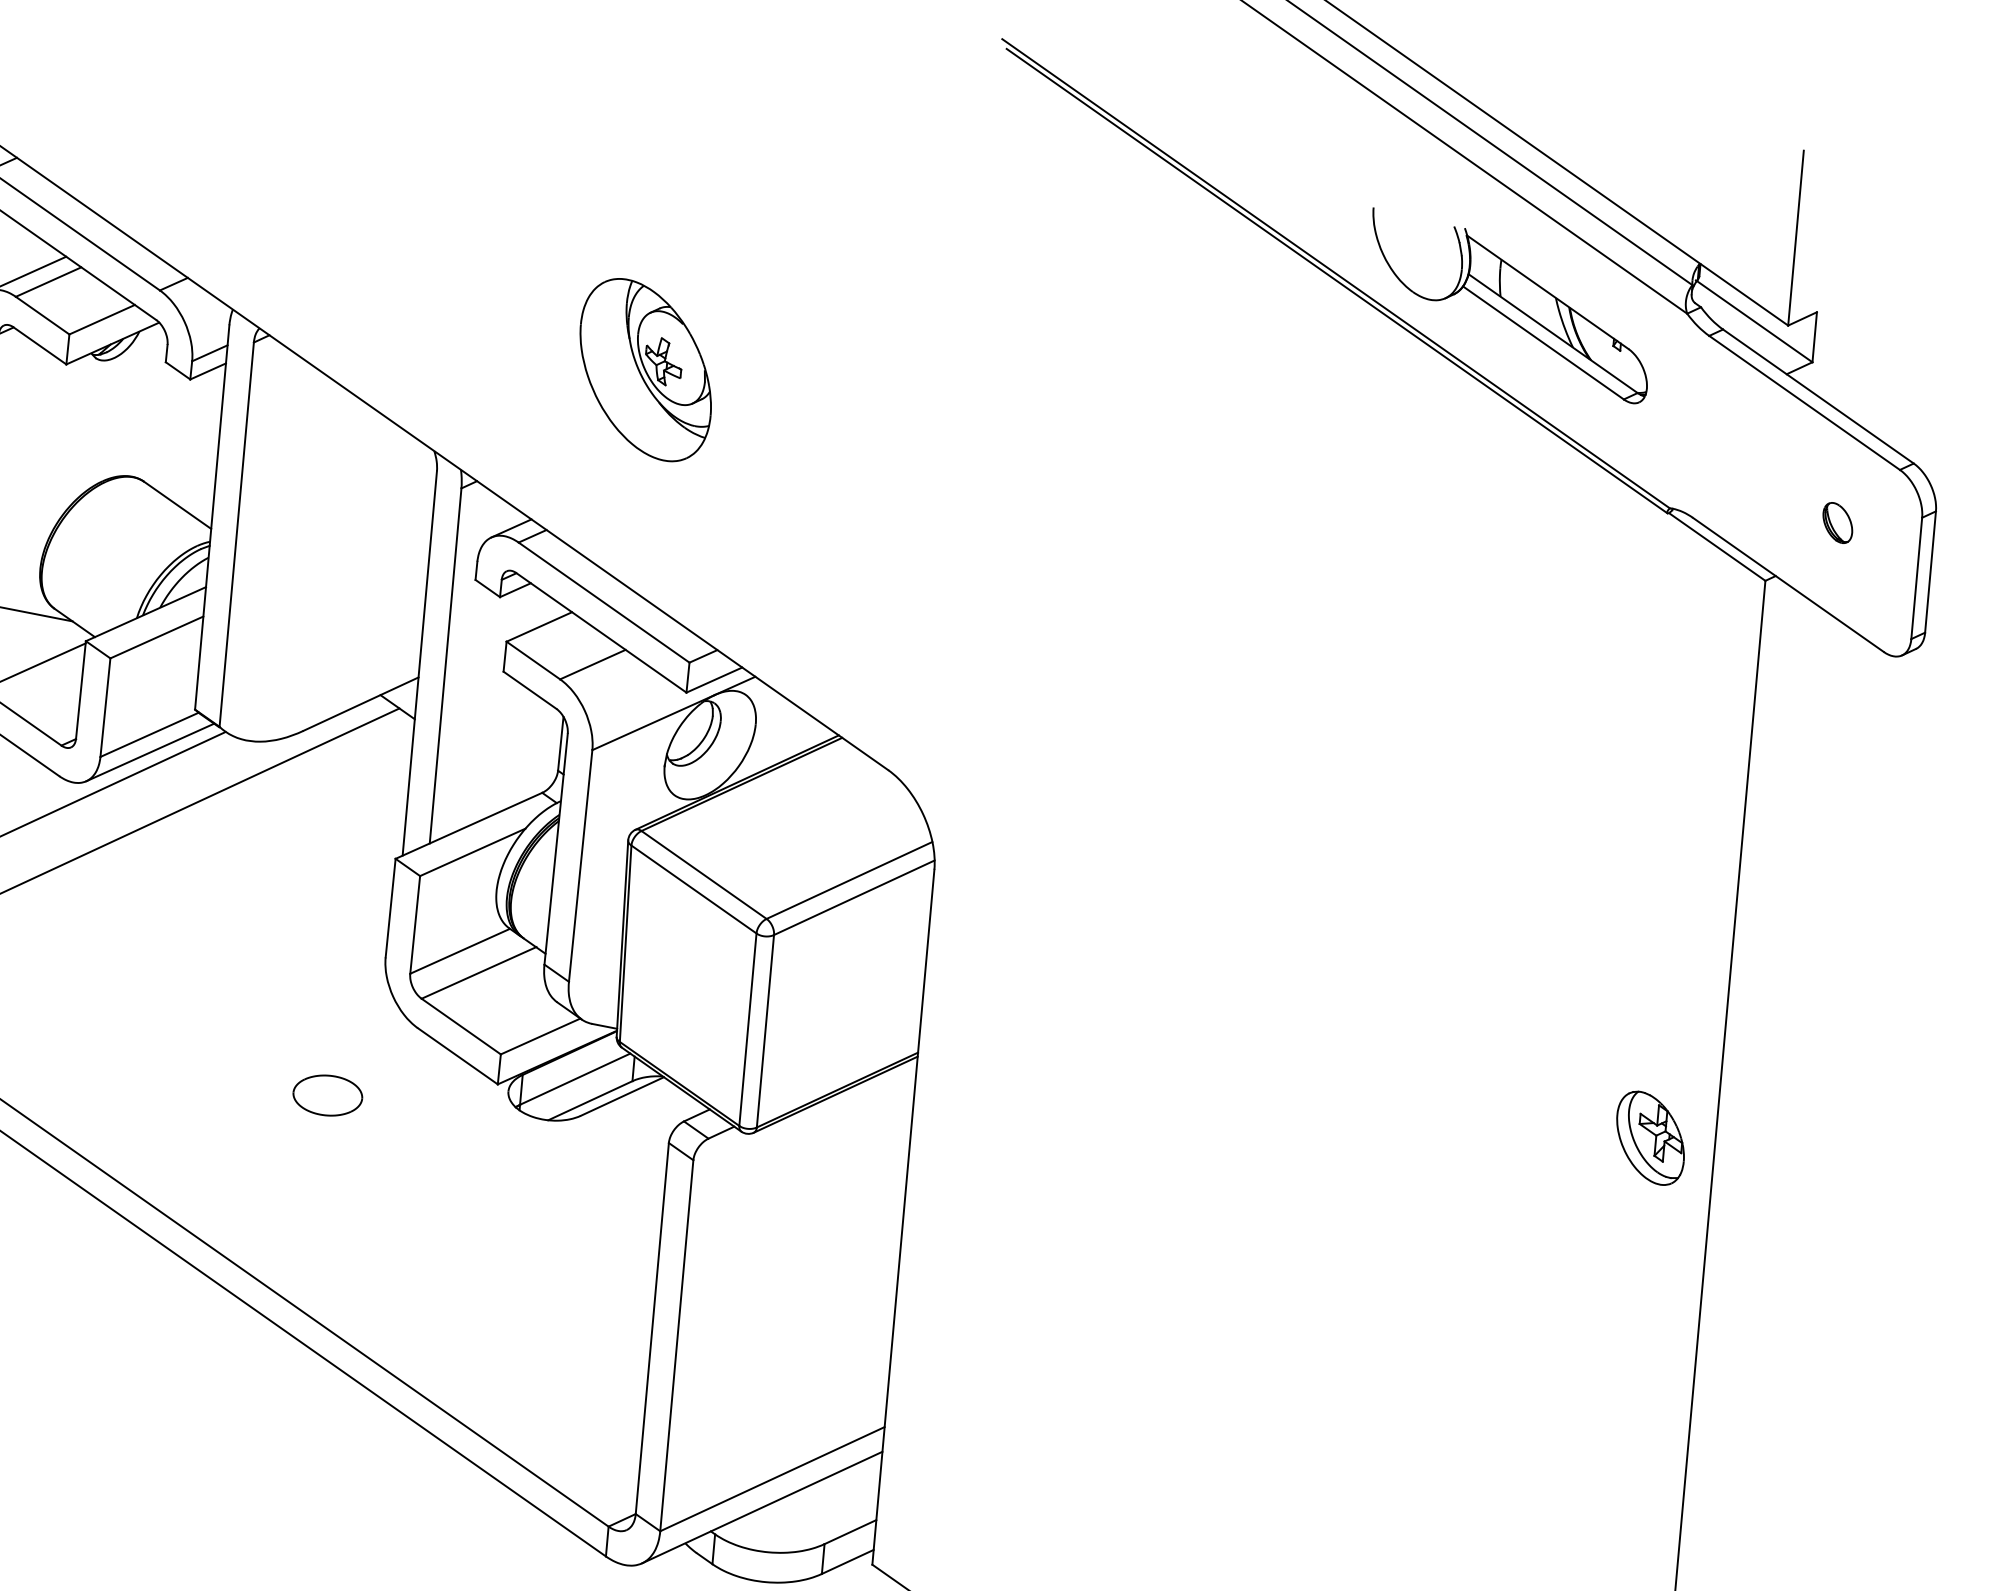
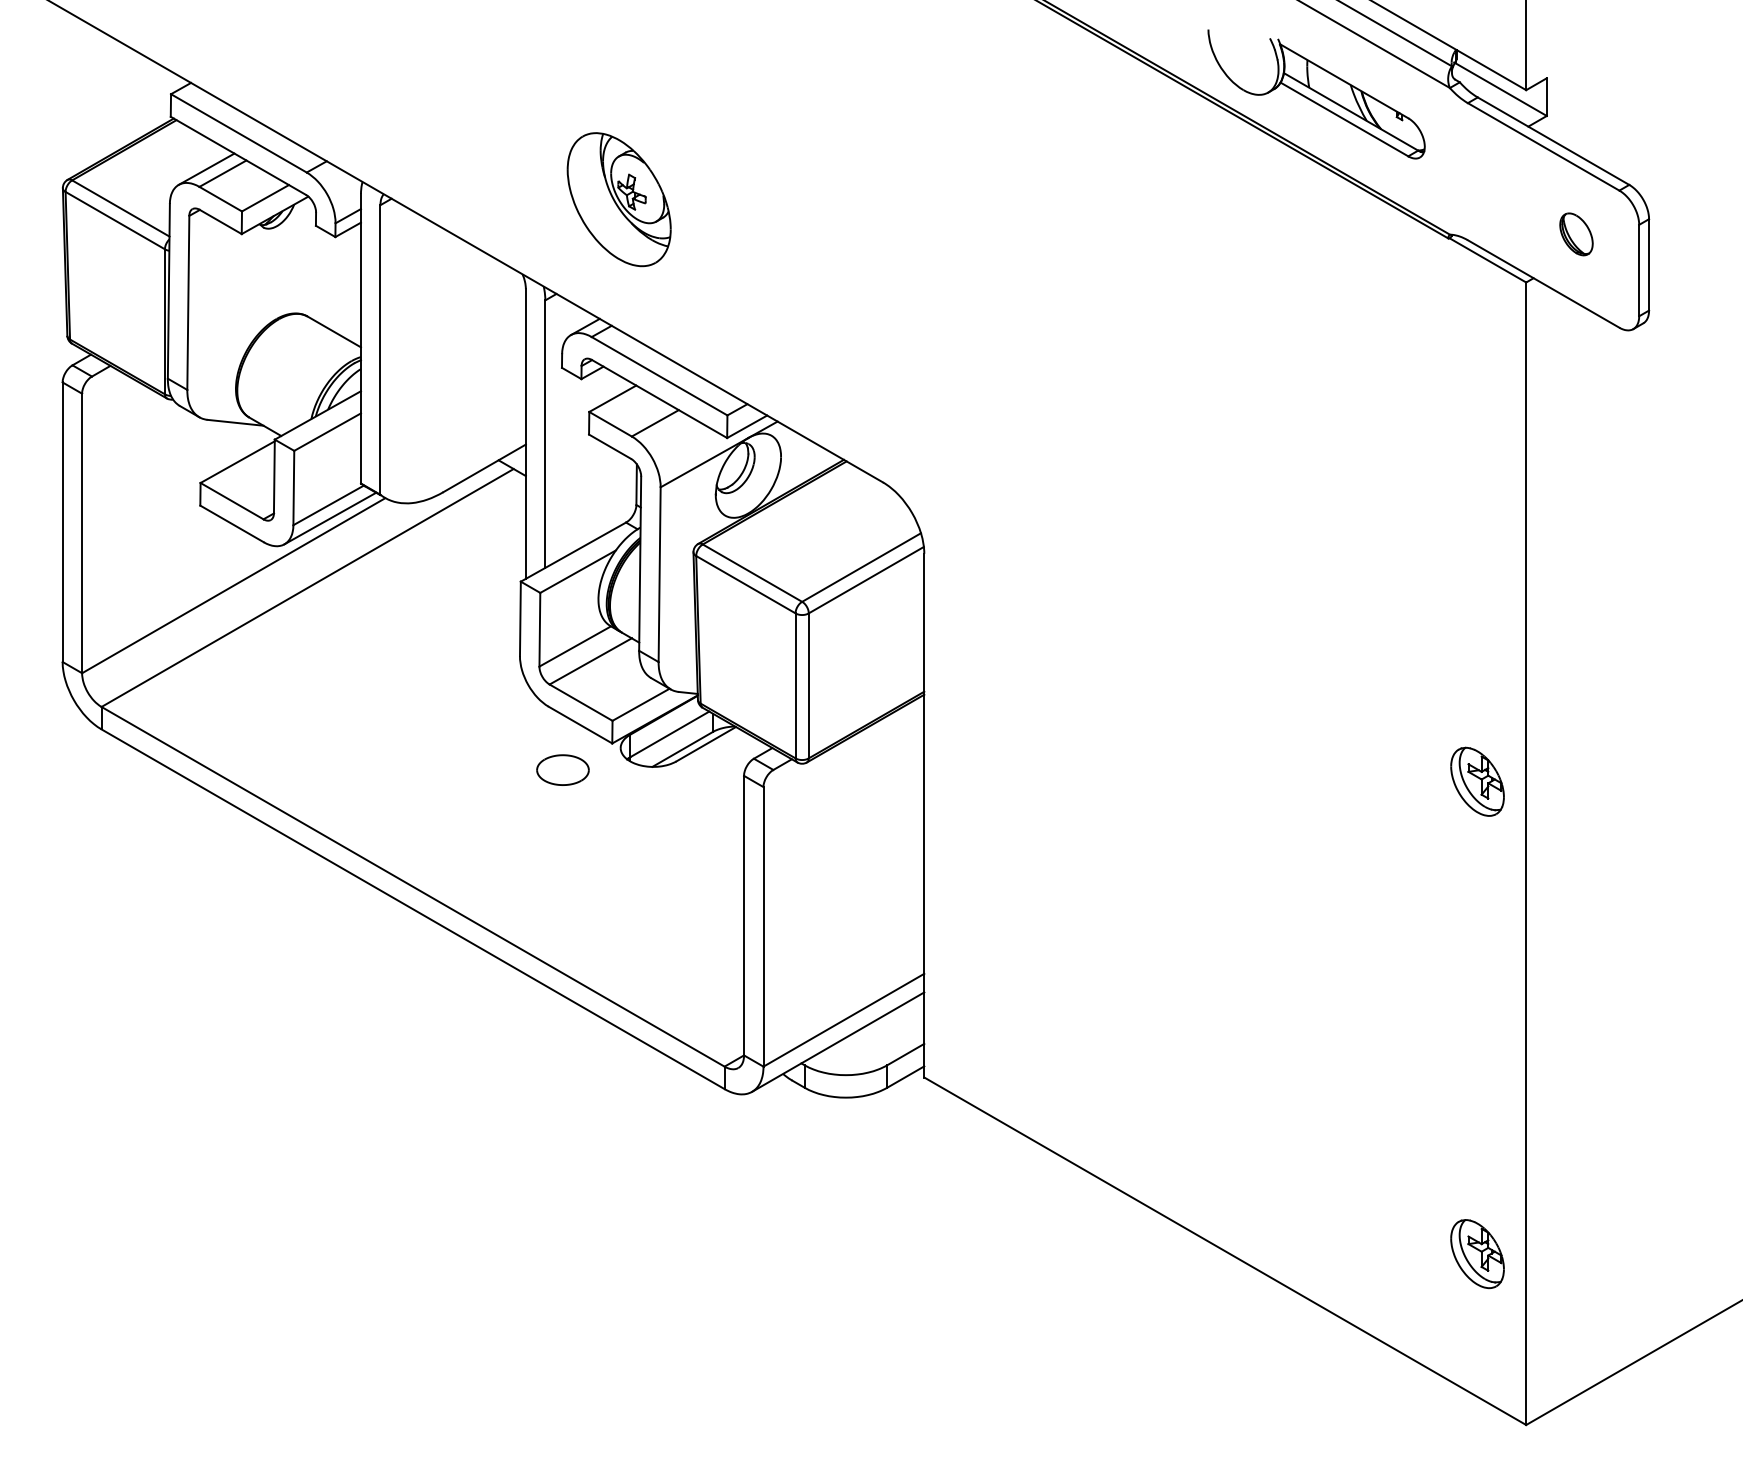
part: (644, 369) -> (618, 199), moved
part: (1837, 523) -> (1576, 234), size x1.43
part: (327, 1094) -> (562, 769), moved
part: (1650, 1137) -> (1477, 781), moved

